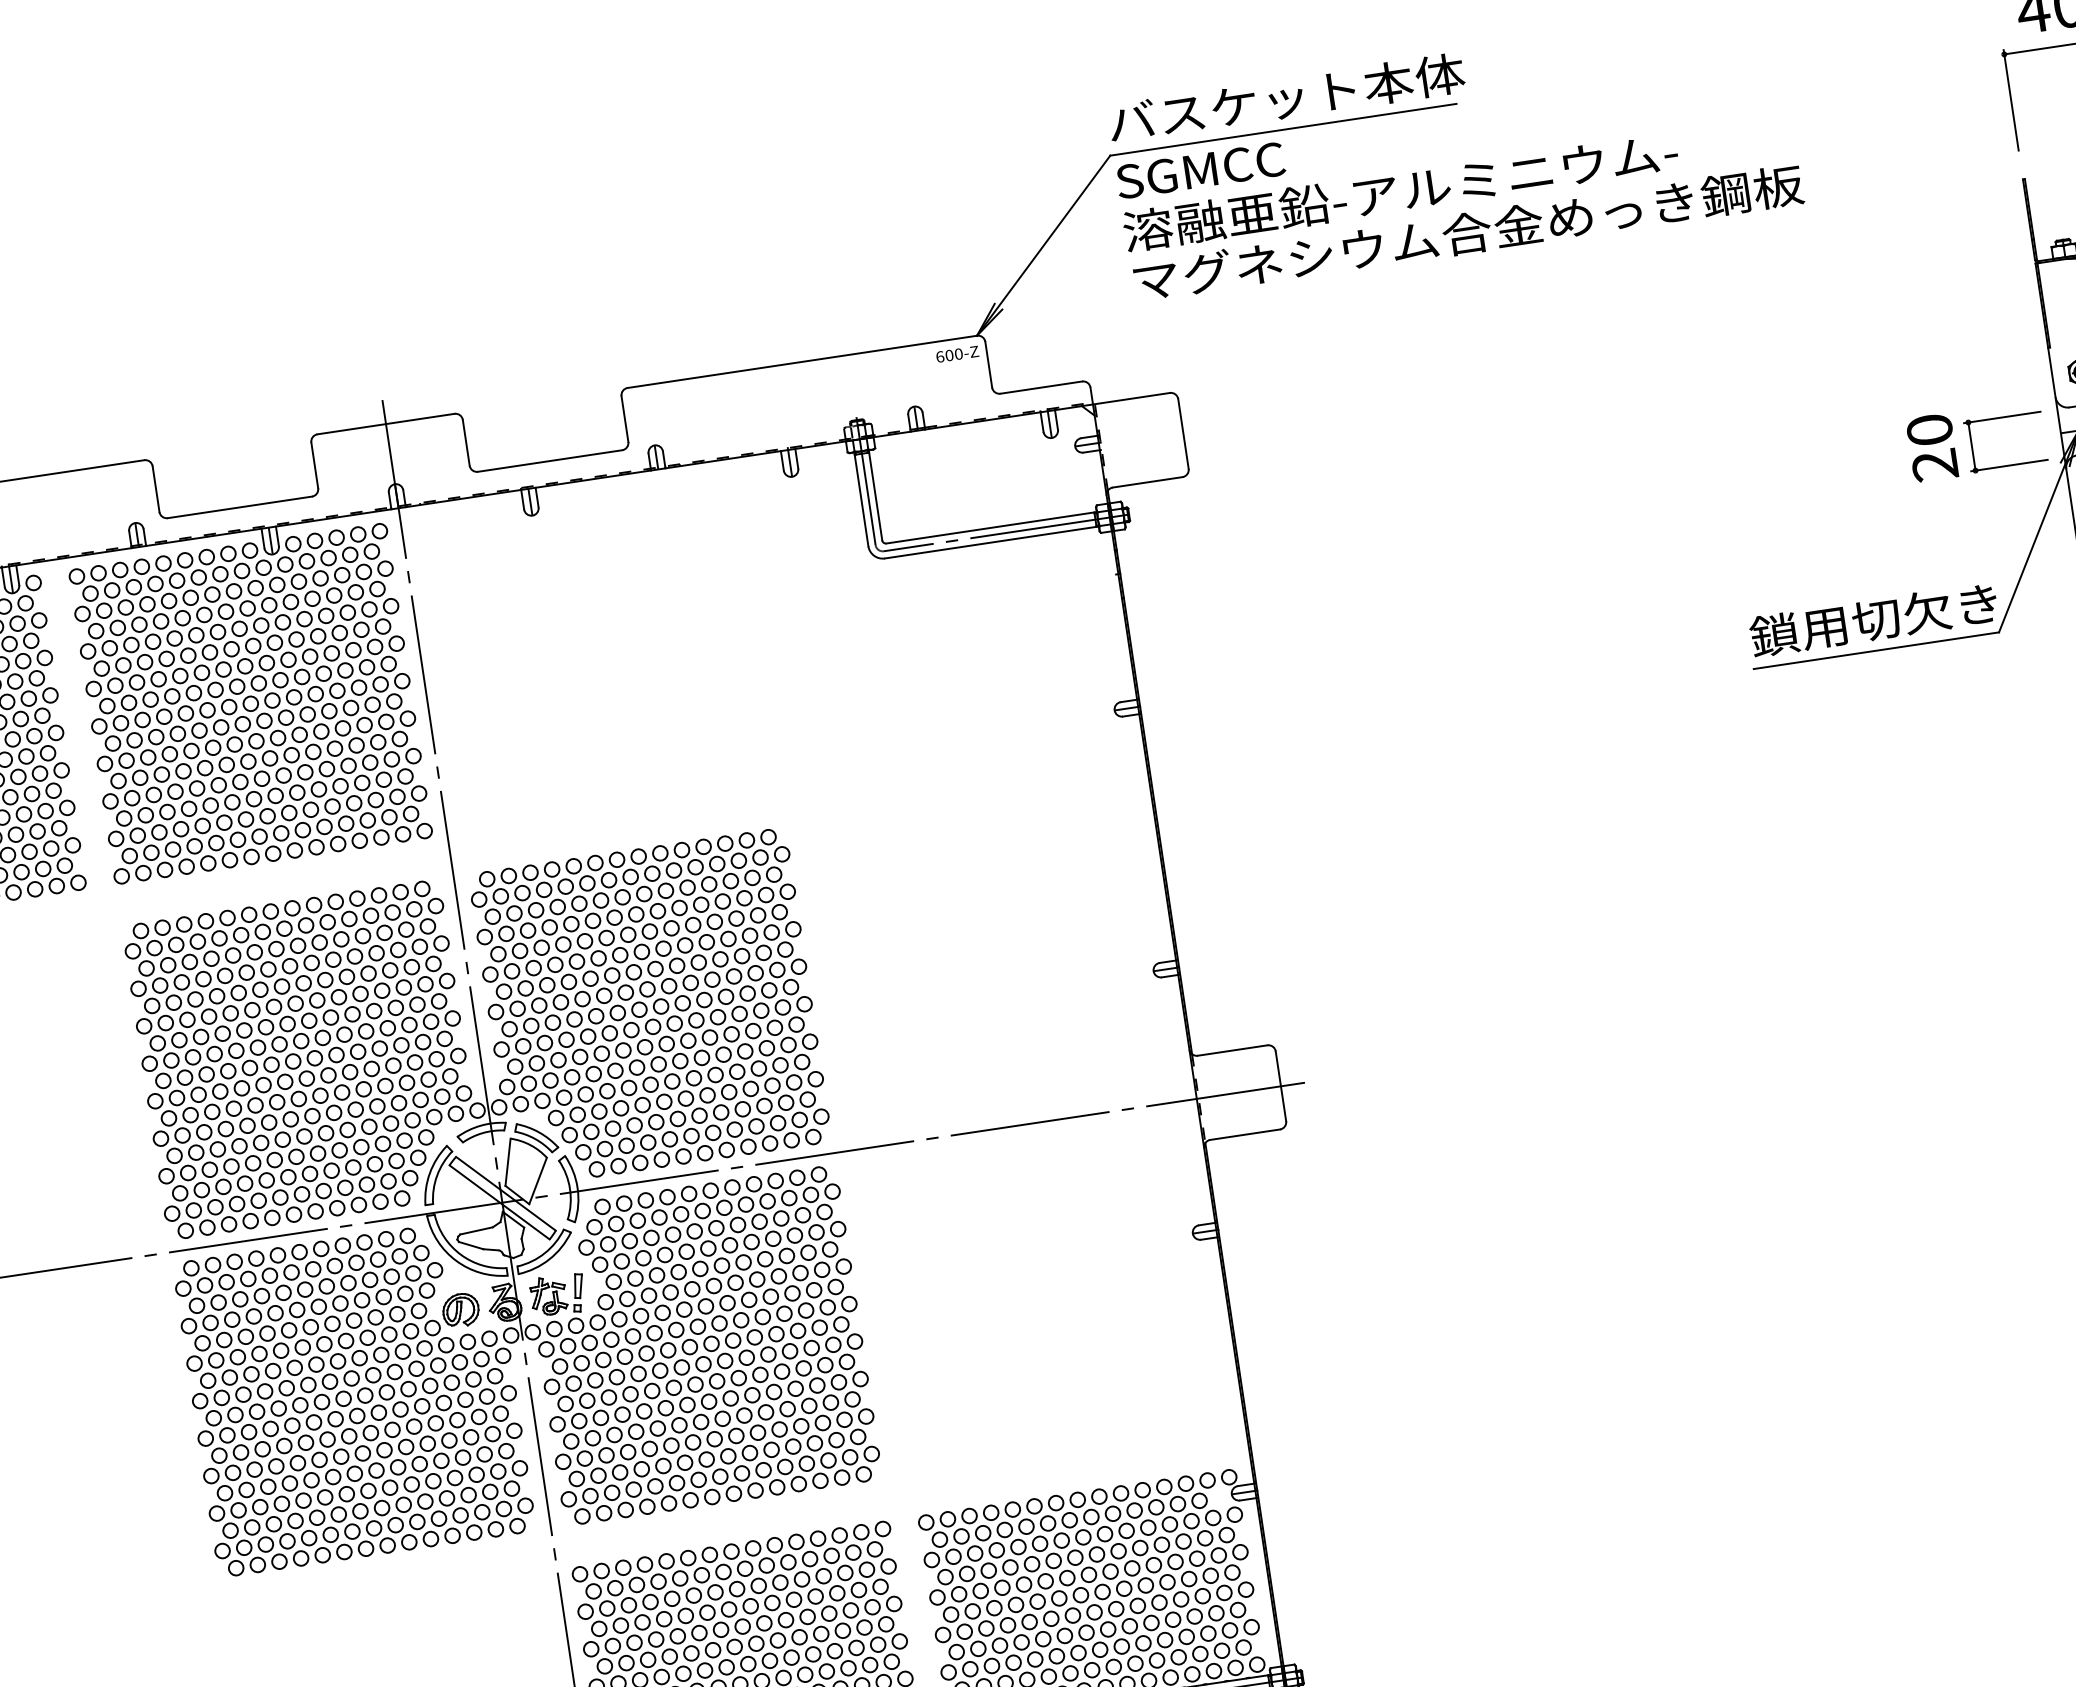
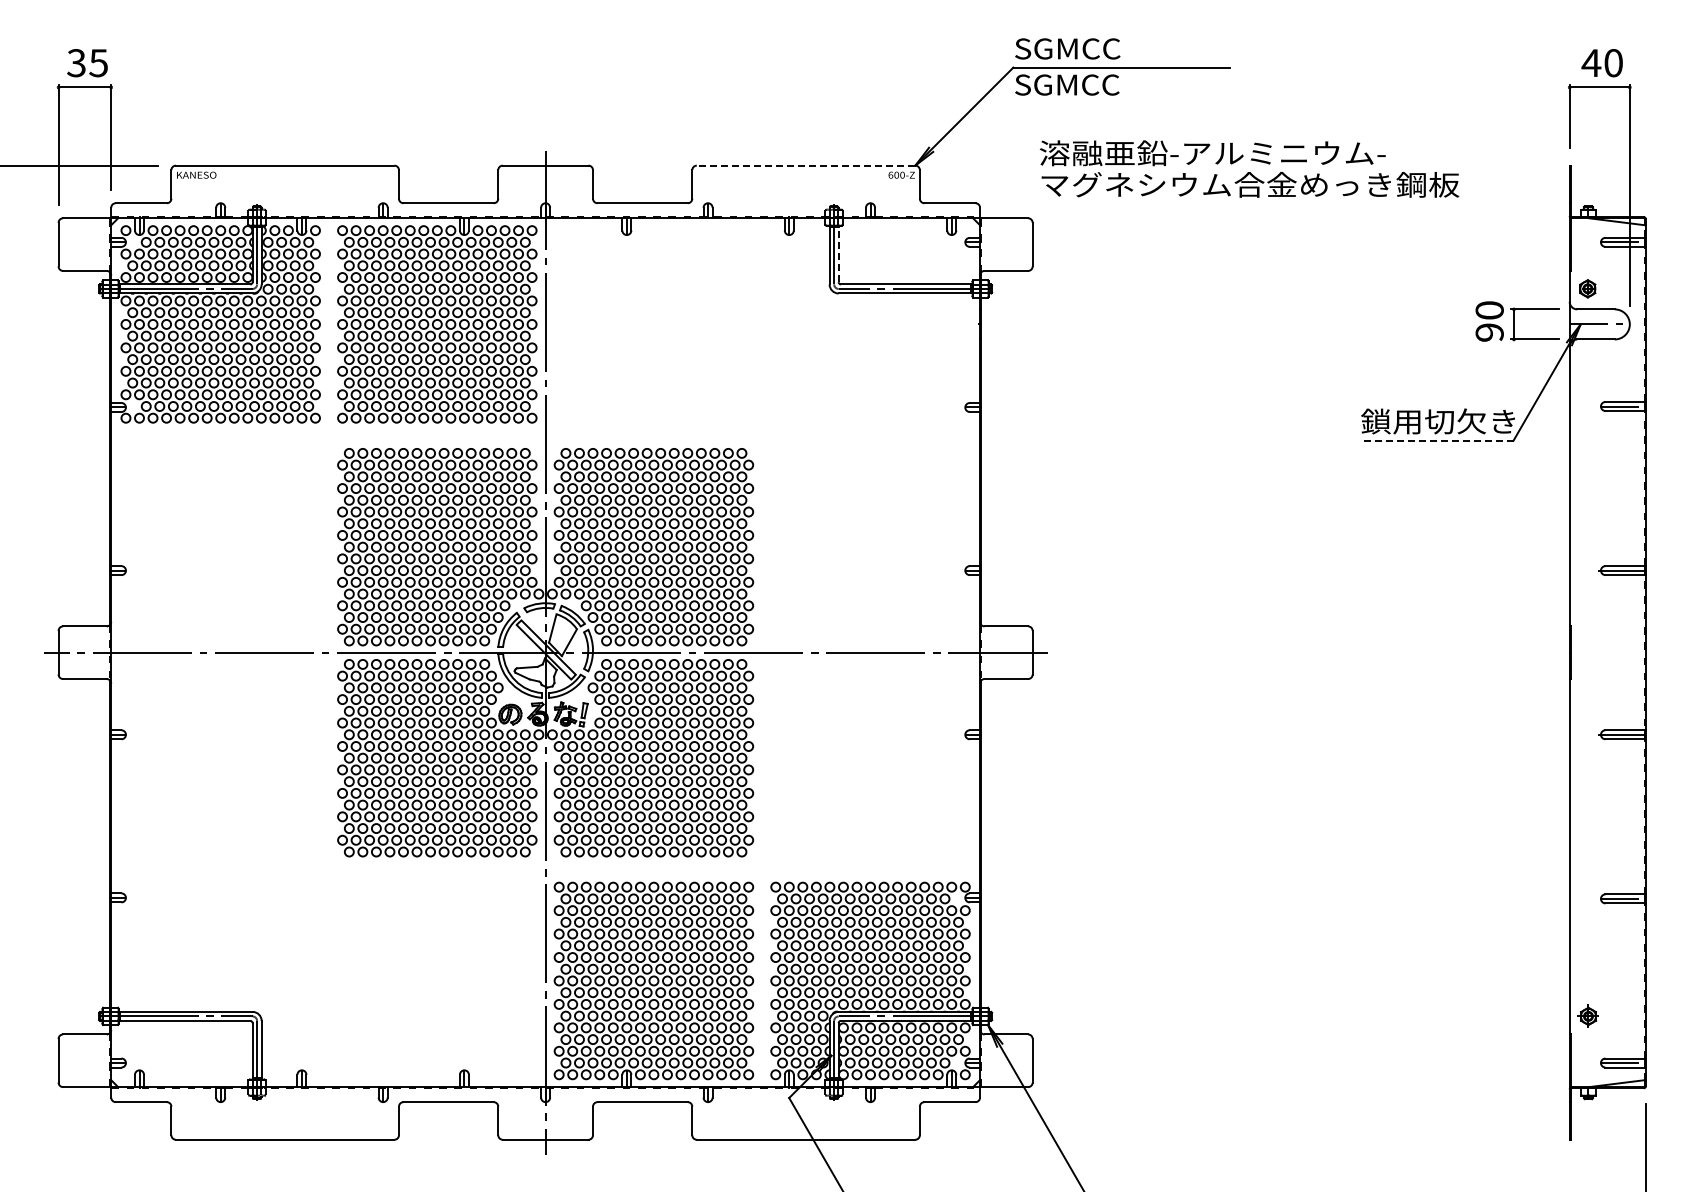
text: (1286, 98) -> (1126, 48), バスケット本体 -> SGMCC
text: (1463, 207) -> (1249, 168), moved
line: (801, 361) -> (805, 165), solid -> dashed
text: (1934, 465) -> (1489, 332), 20 -> 90
line: (875, 494) -> (838, 253), solid -> dashed
line: (1875, 650) -> (1436, 440), solid -> dashed

